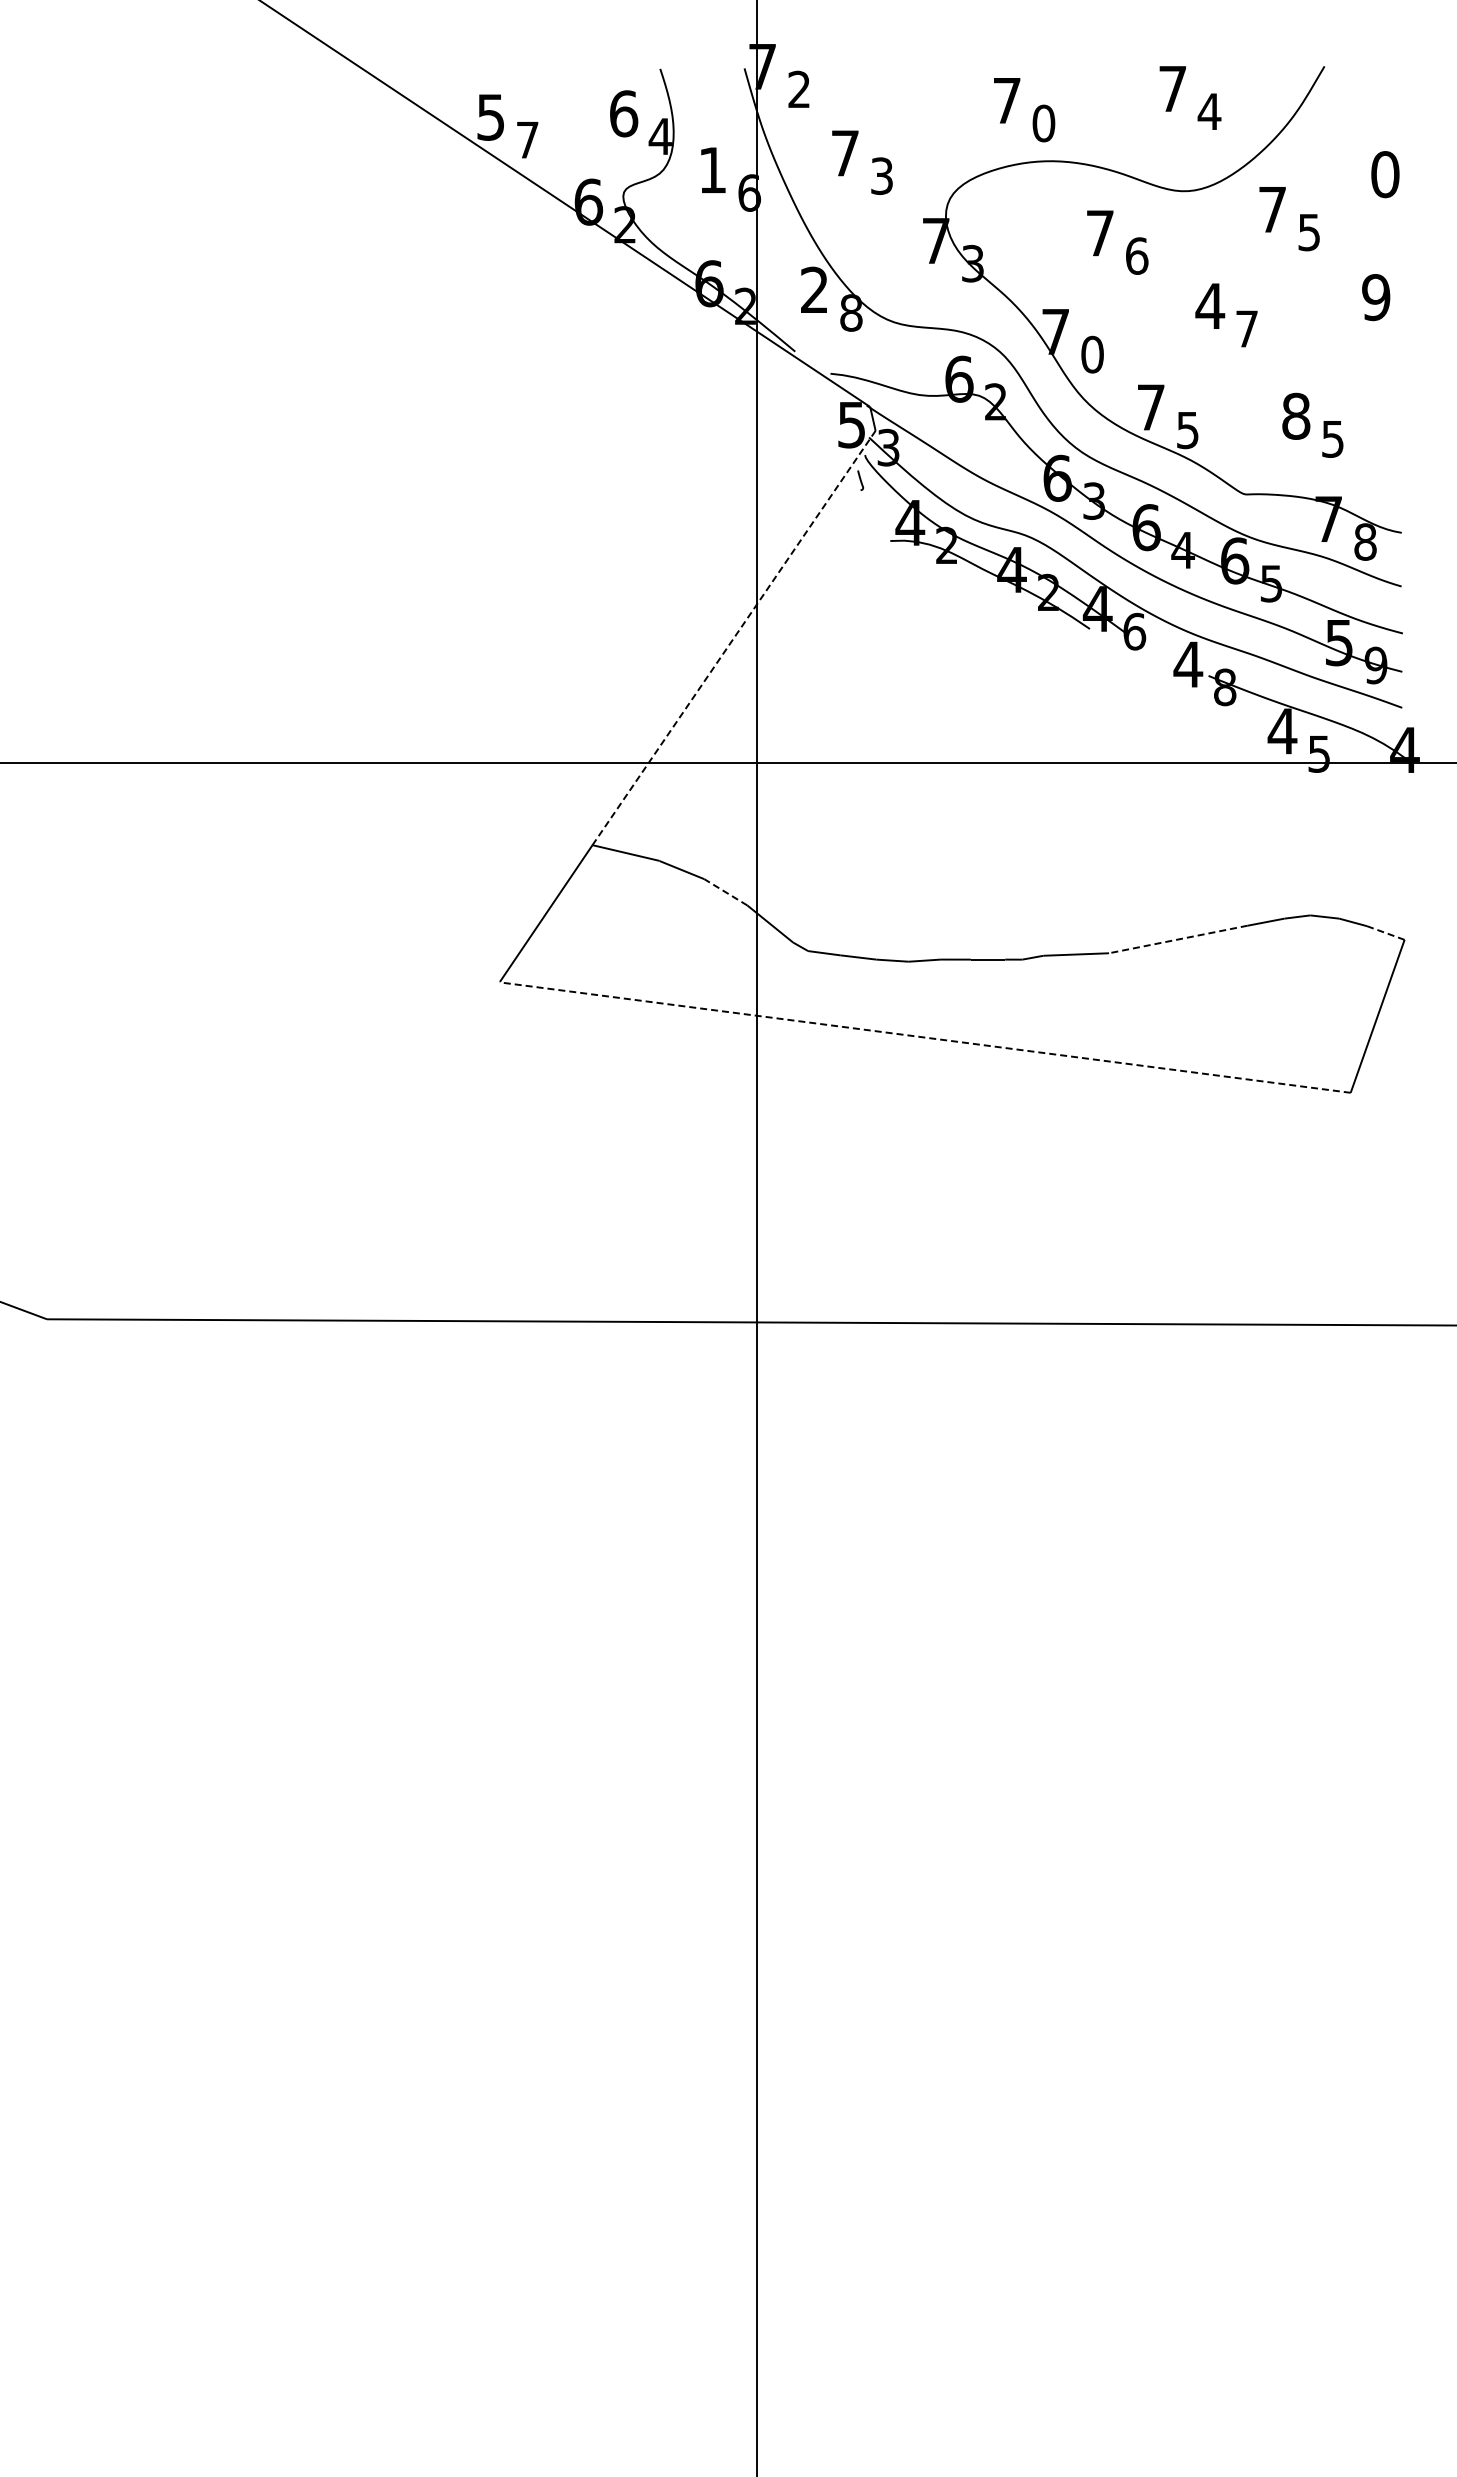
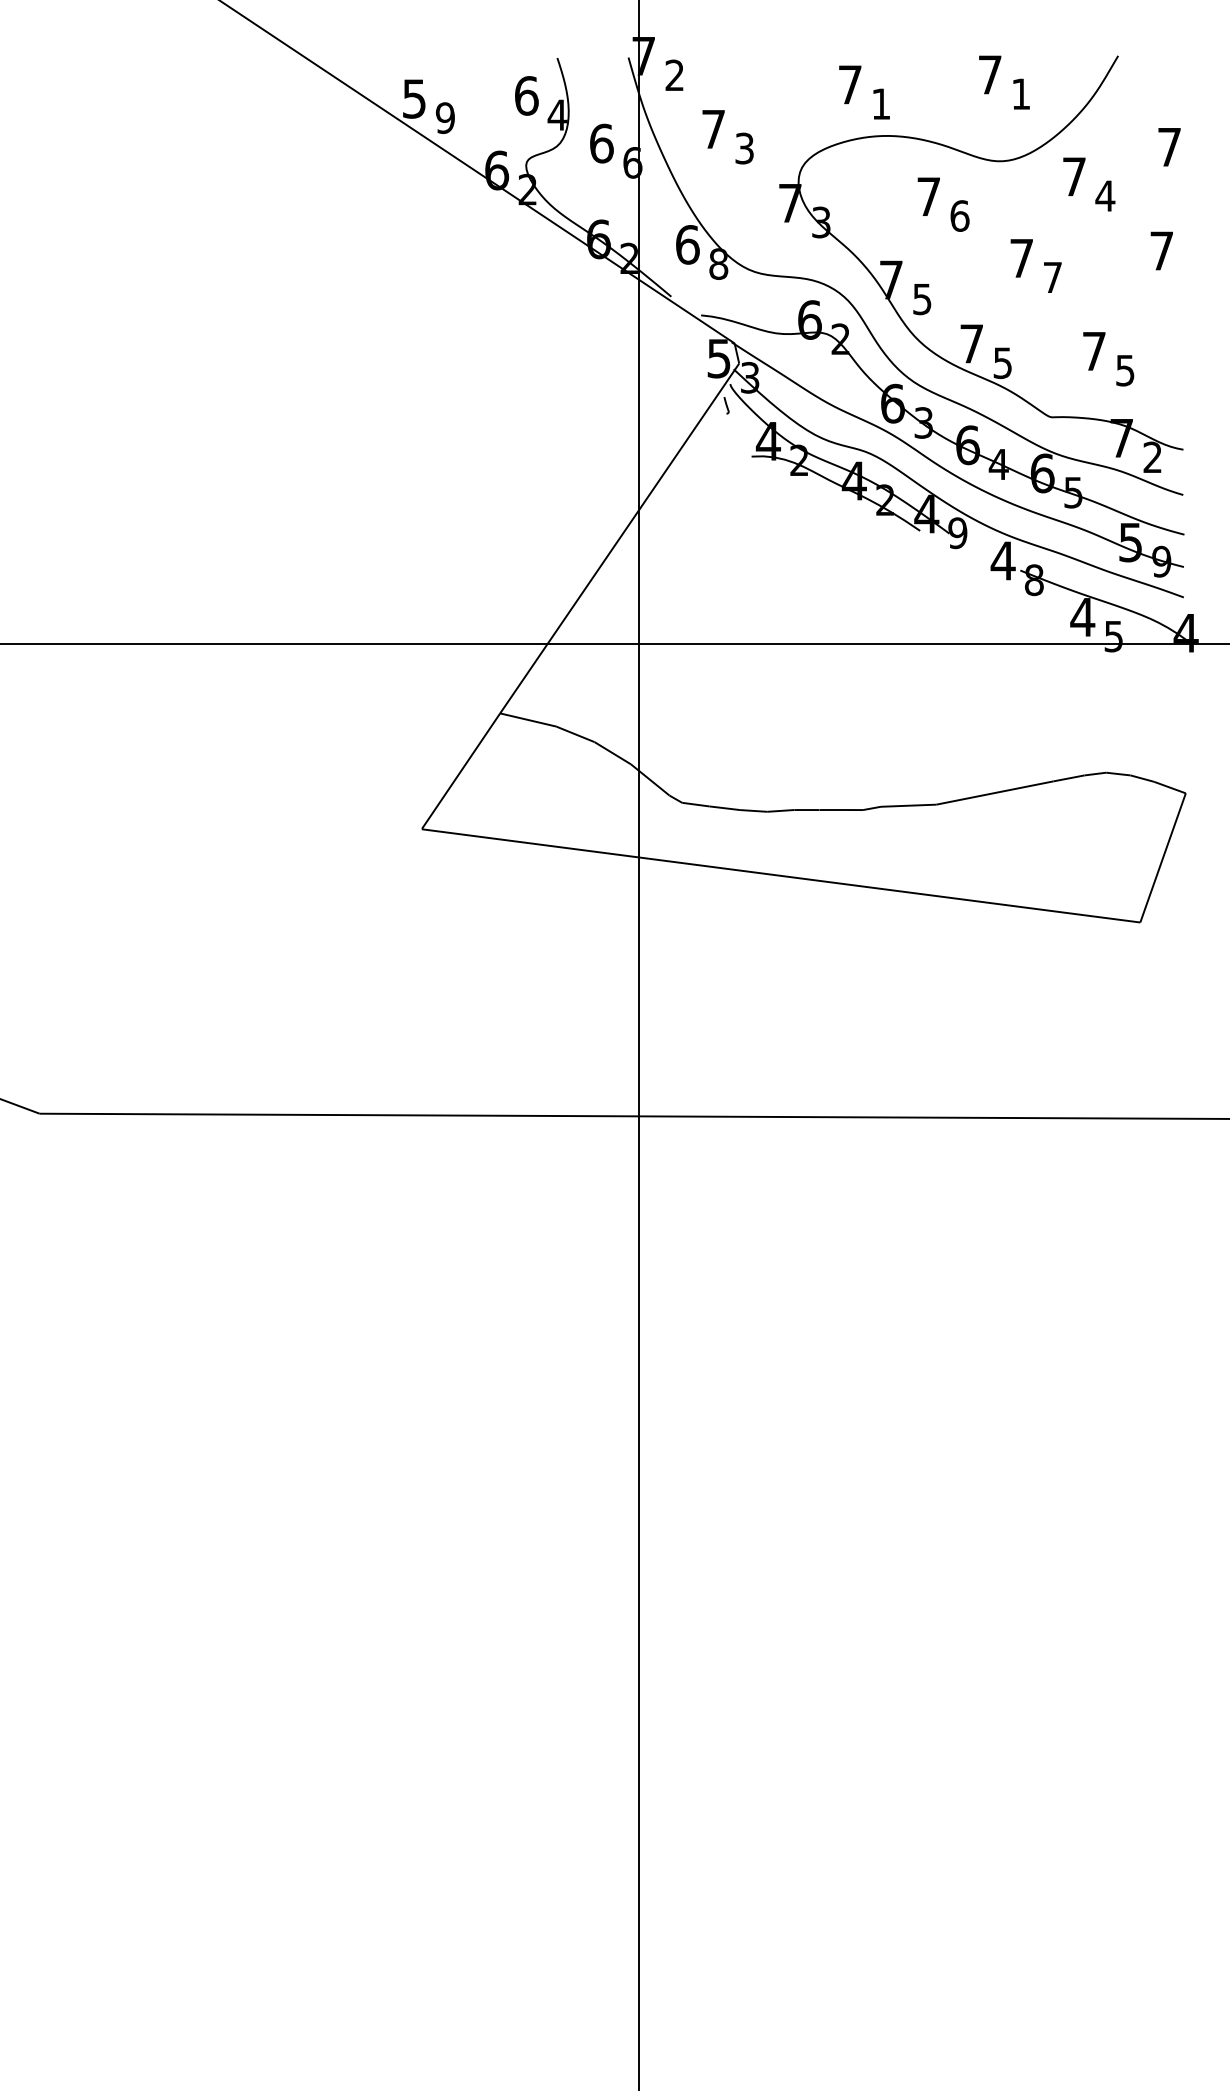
text: (1209, 111) -> (1021, 93), 4 -> 1
text: (1043, 123) -> (880, 104), 0 -> 1
text: (527, 139) -> (445, 117), 7 -> 9
text: (713, 169) -> (602, 142), 1 -> 6
text: (1385, 174) -> (1169, 147), 0 -> 7
text: (1309, 232) -> (1105, 196), 5 -> 4
text: (814, 289) -> (687, 244), 2 -> 6
text: (1376, 297) -> (1162, 251), 9 -> 7
text: (1210, 305) -> (1021, 257), 4 -> 7
text: (1092, 354) -> (922, 299), 0 -> 5
text: (1296, 415) -> (1094, 350), 8 -> 7
text: (1365, 541) -> (1152, 457), 8 -> 2
text: (1134, 631) -> (957, 533), 6 -> 9
line: (734, 638) -> (620, 538), dashed -> solid
line: (725, 892) -> (612, 753), dashed -> solid
line: (1385, 933) -> (1169, 787), dashed -> solid
line: (1178, 939) -> (994, 793), dashed -> solid
line: (924, 1037) -> (780, 875), dashed -> solid

